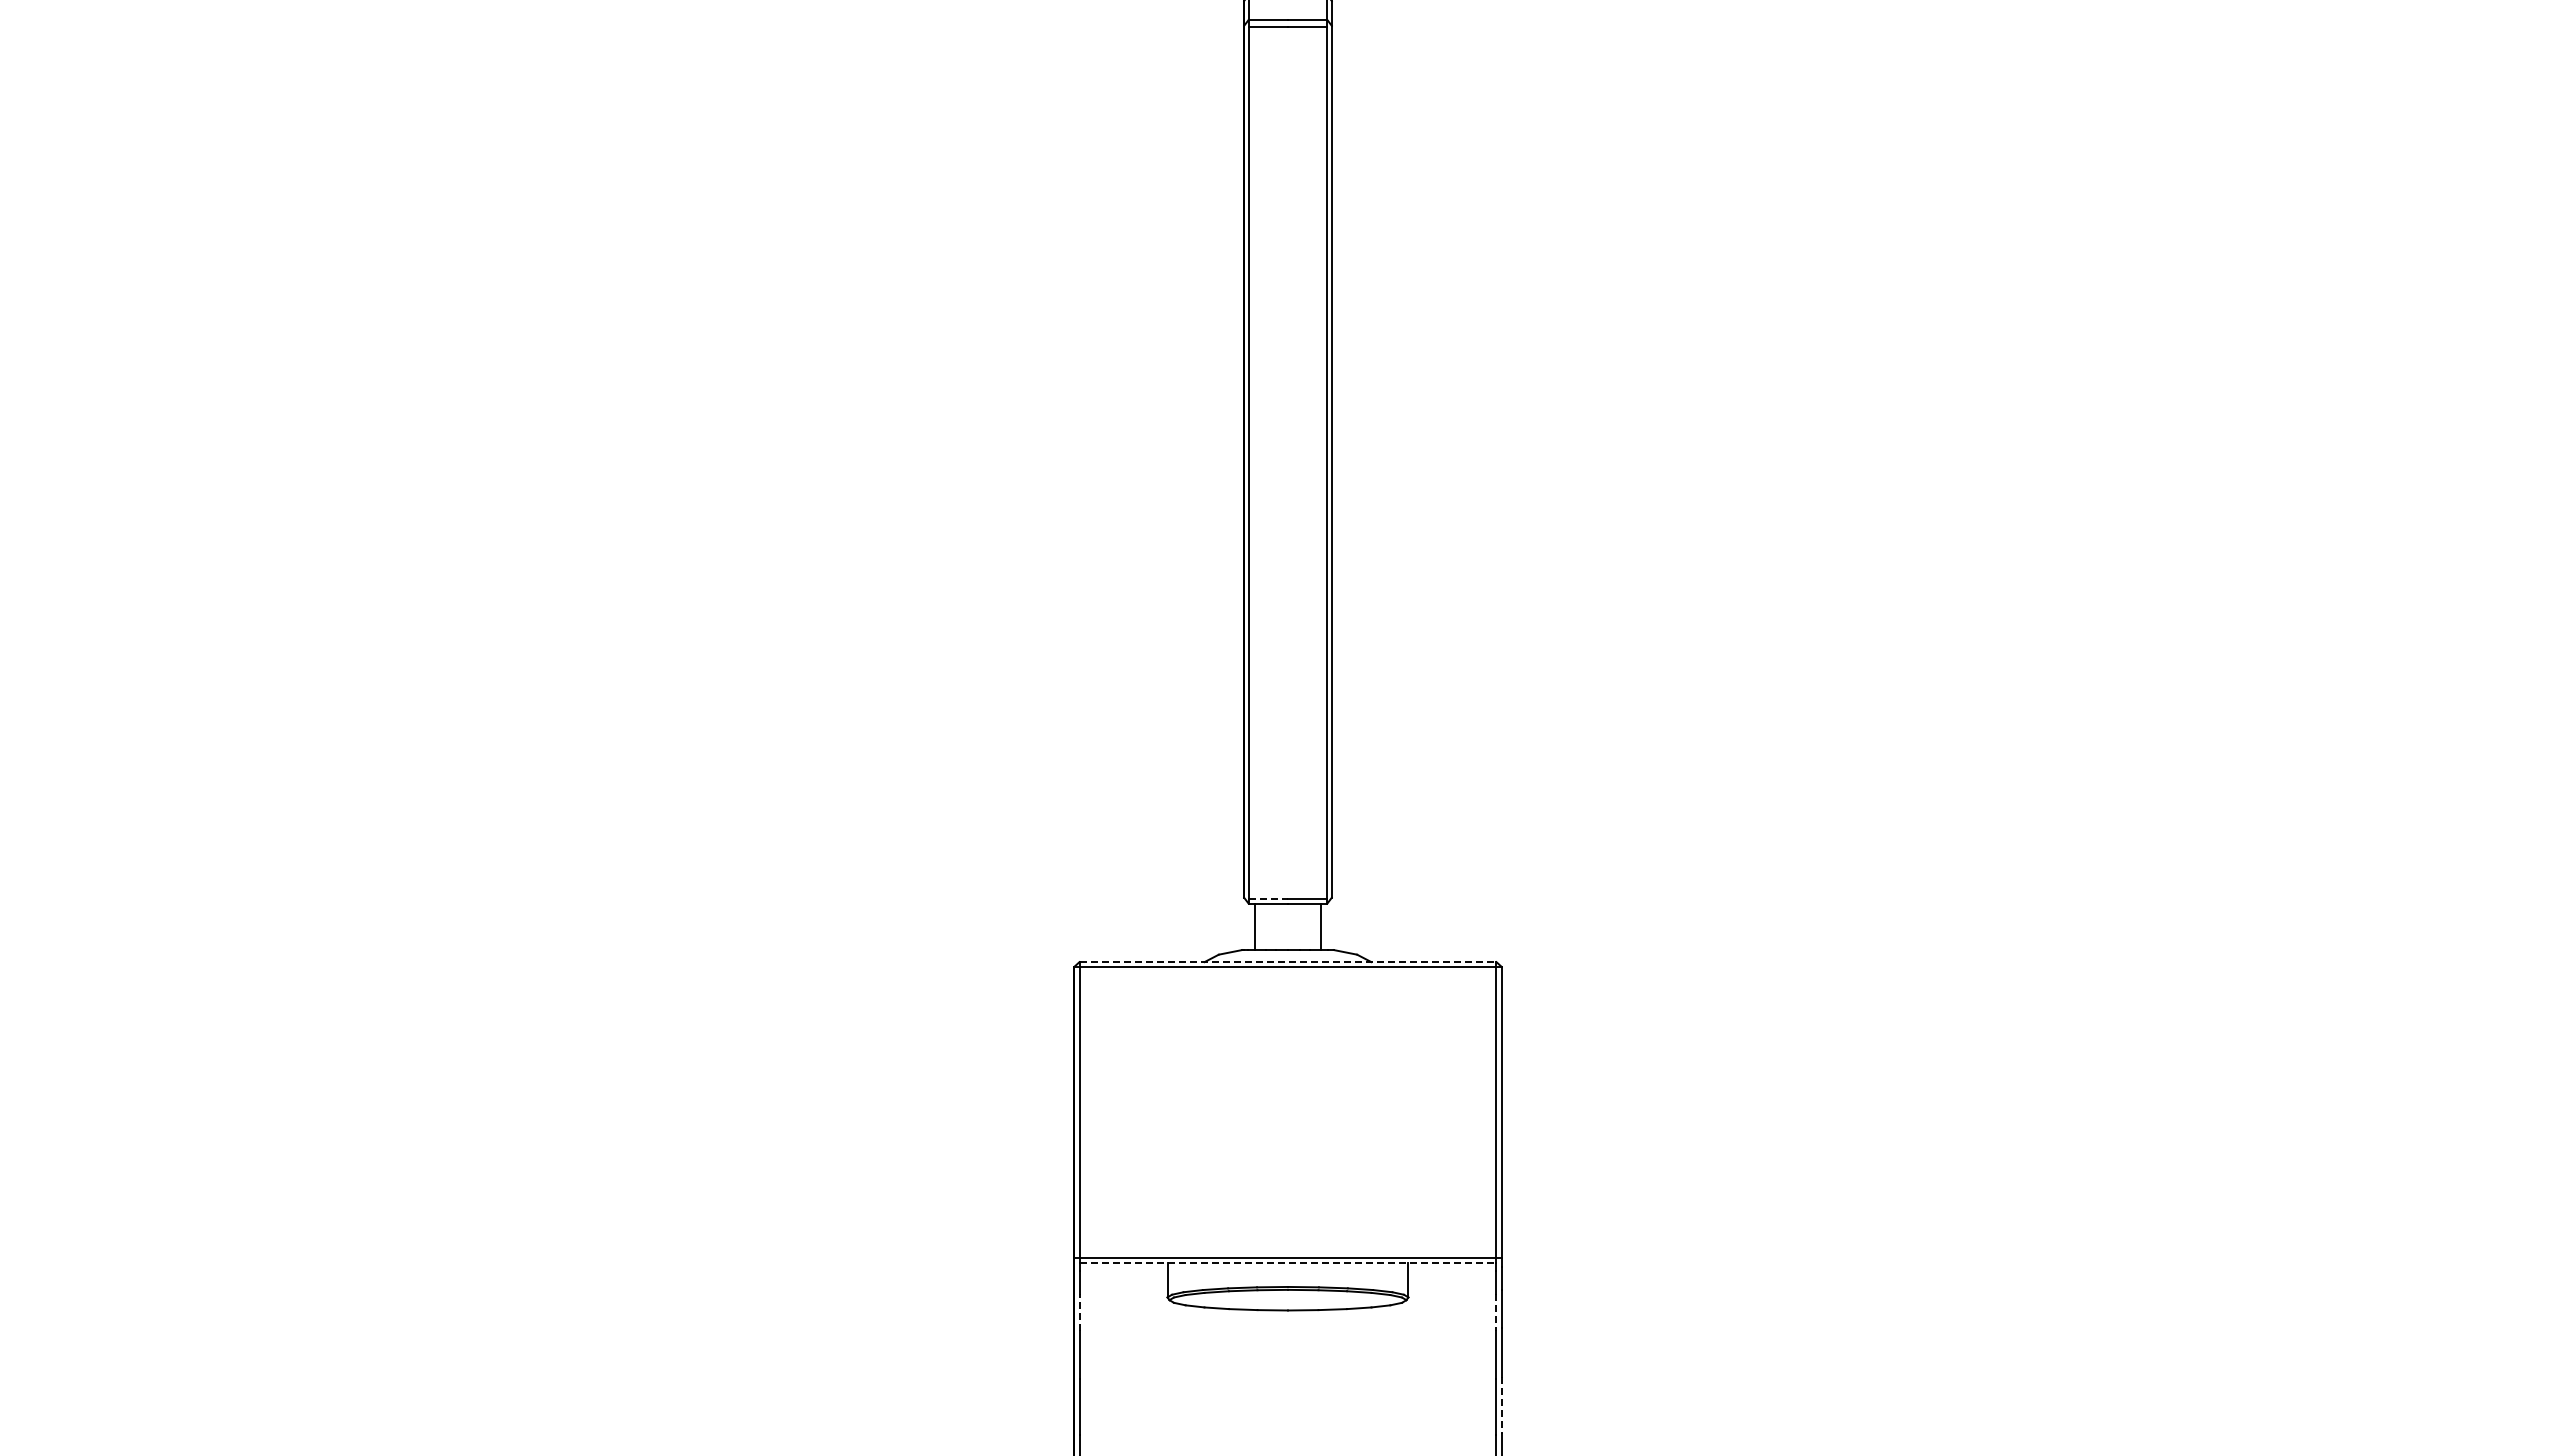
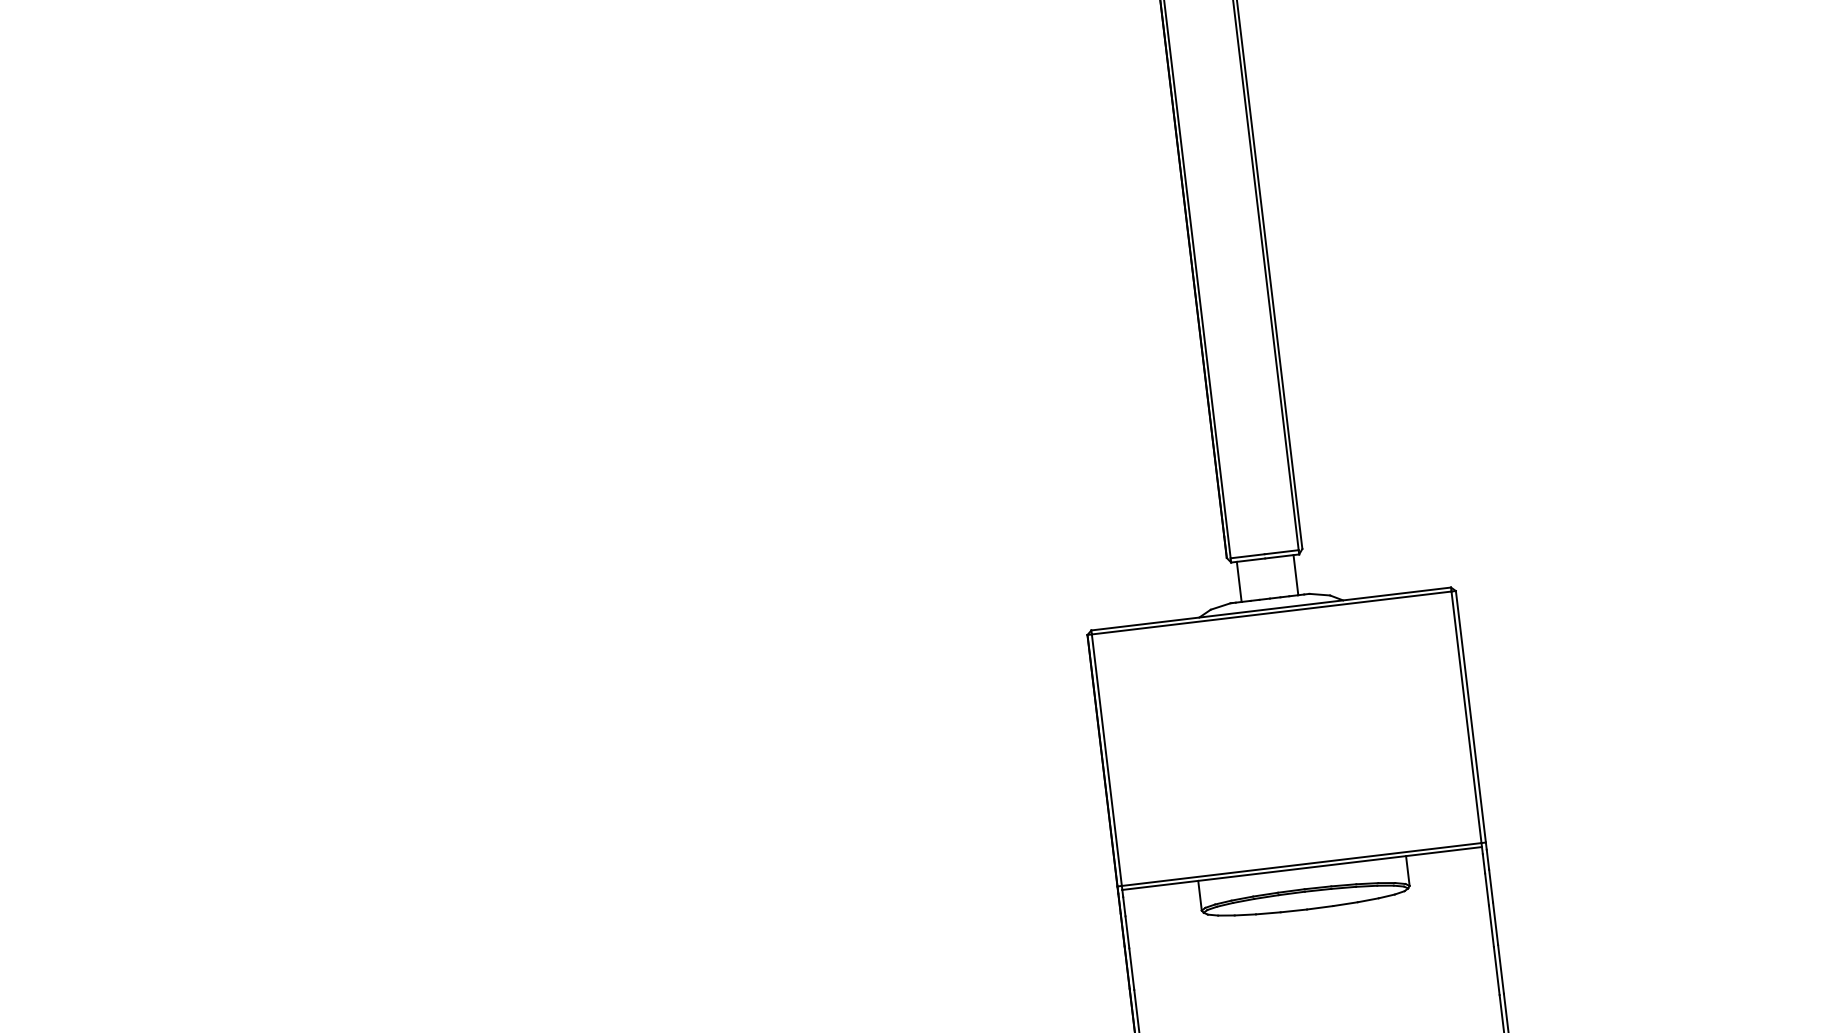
line: (1268, 898) -> (1247, 556), dashed -> solid
line: (1288, 962) -> (1271, 609), dashed -> solid
line: (1288, 1262) -> (1302, 868), dashed -> solid
line: (1079, 1312) -> (1127, 932), dashed -> solid
line: (1496, 1312) -> (1487, 889), dashed -> solid
line: (1501, 1405) -> (1500, 969), dashed -> solid

